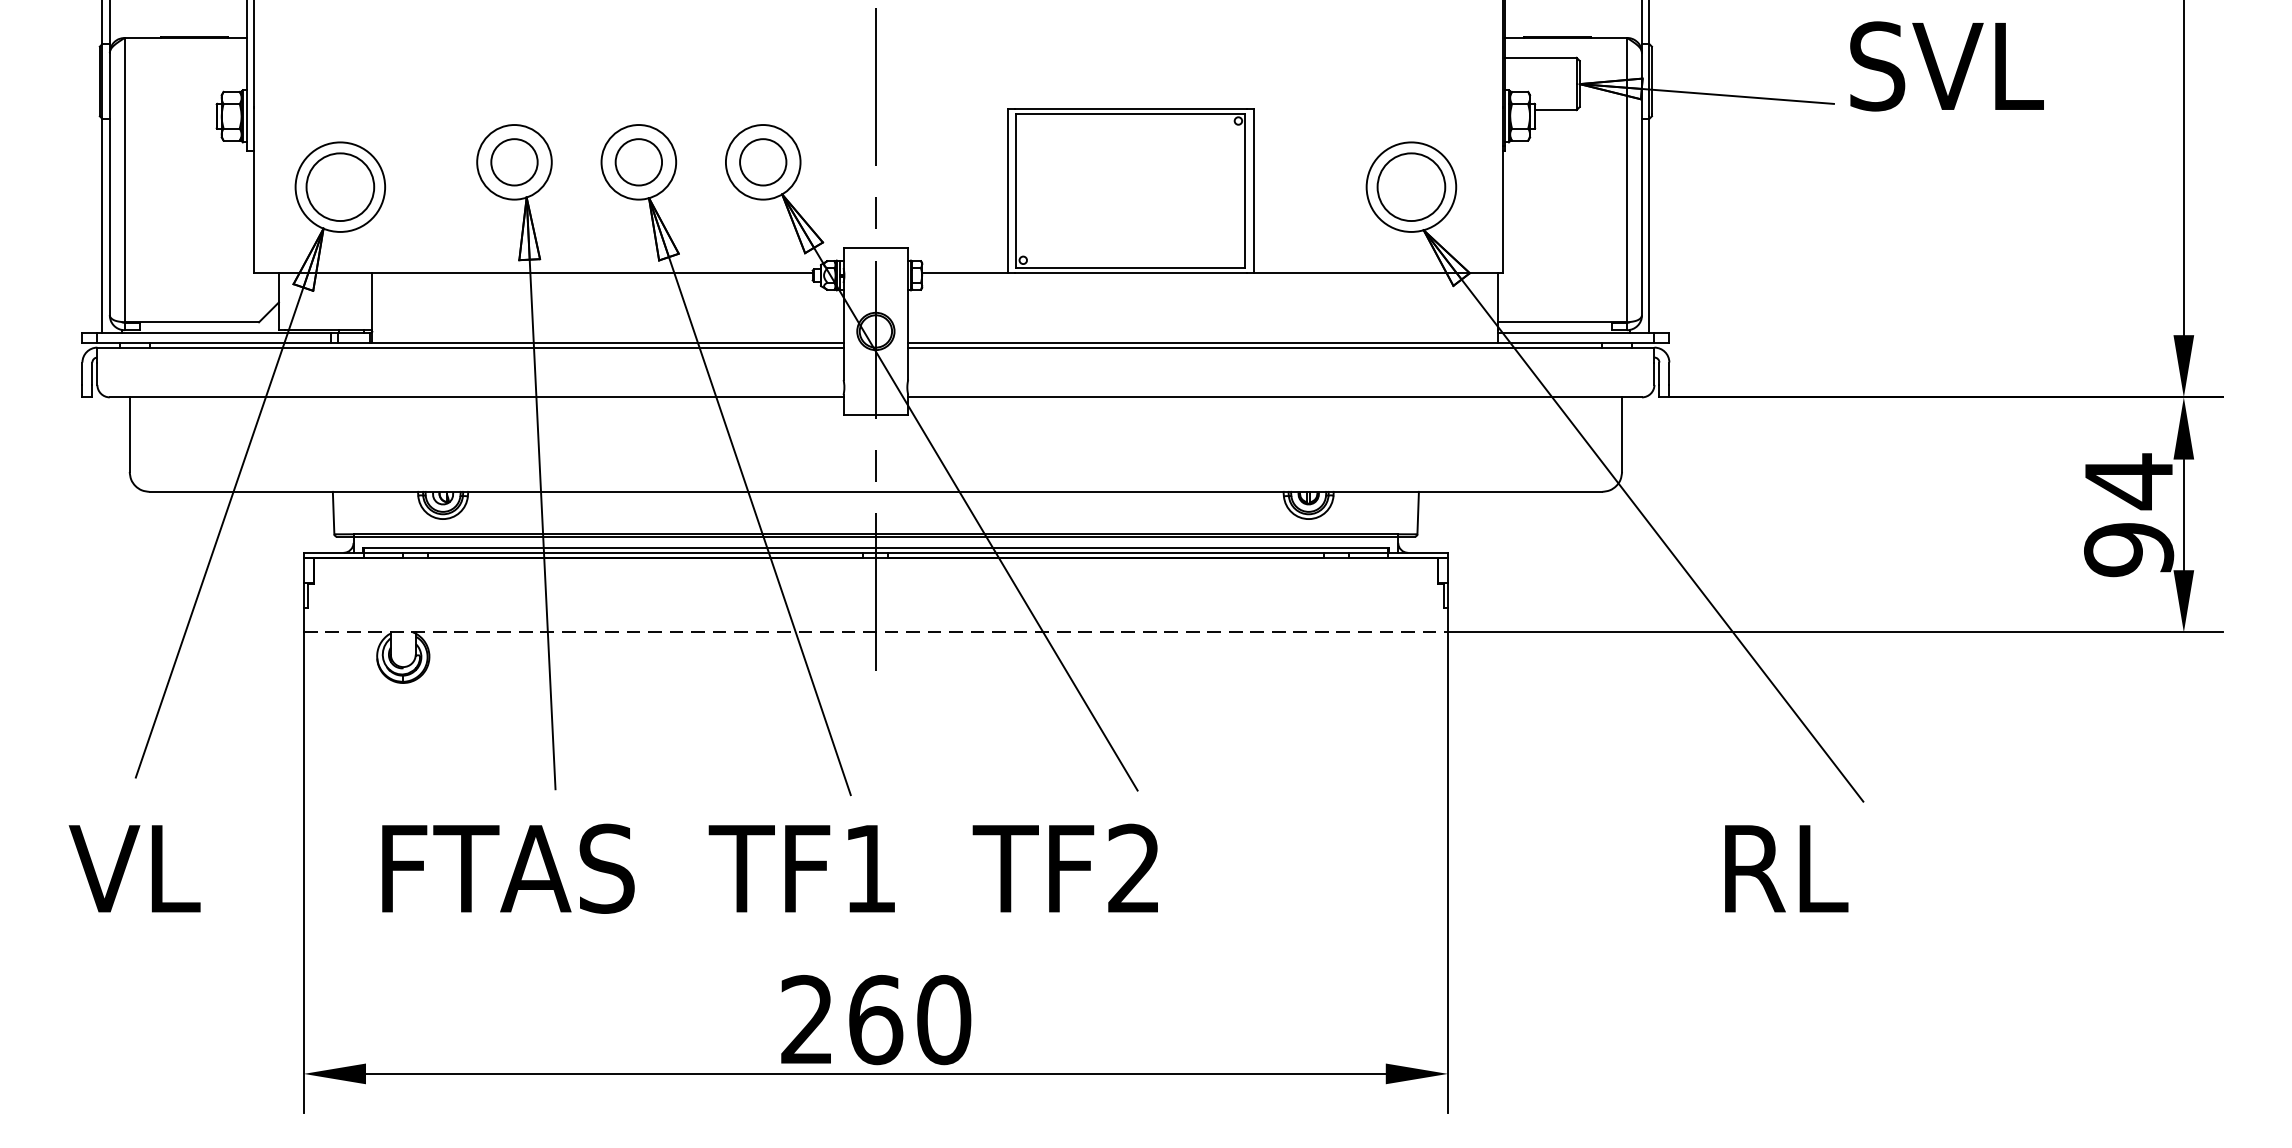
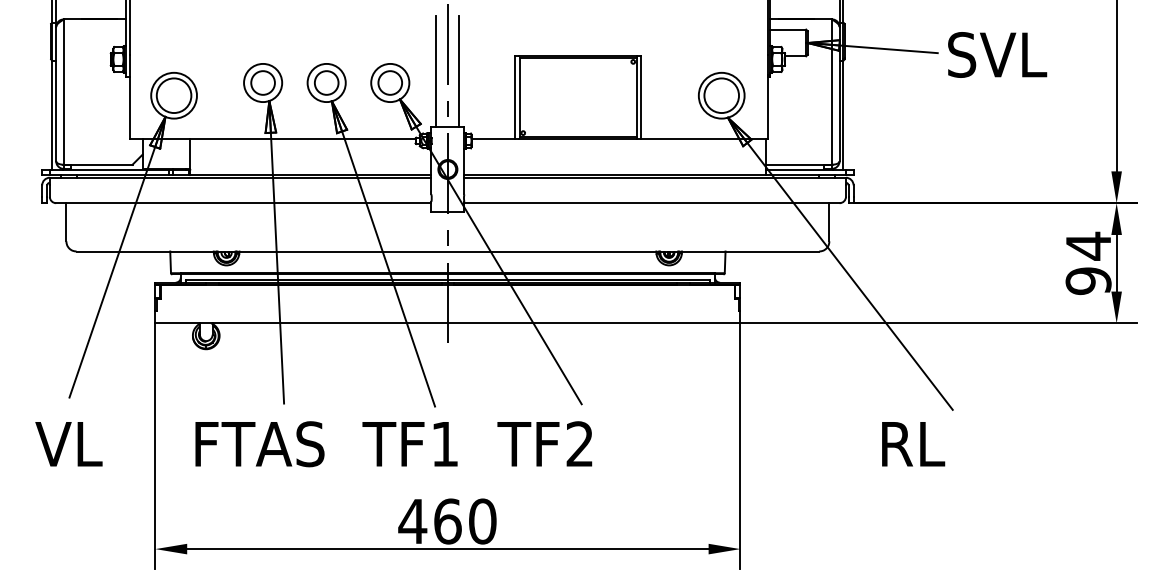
text: (1946, 65) -> (997, 54), moved
line: (853, 139) -> (436, 71), added
line: (898, 139) -> (459, 71), added
line: (875, 632) -> (447, 323), dashed -> solid
text: (806, 1017) -> (412, 520), 260 -> 460

